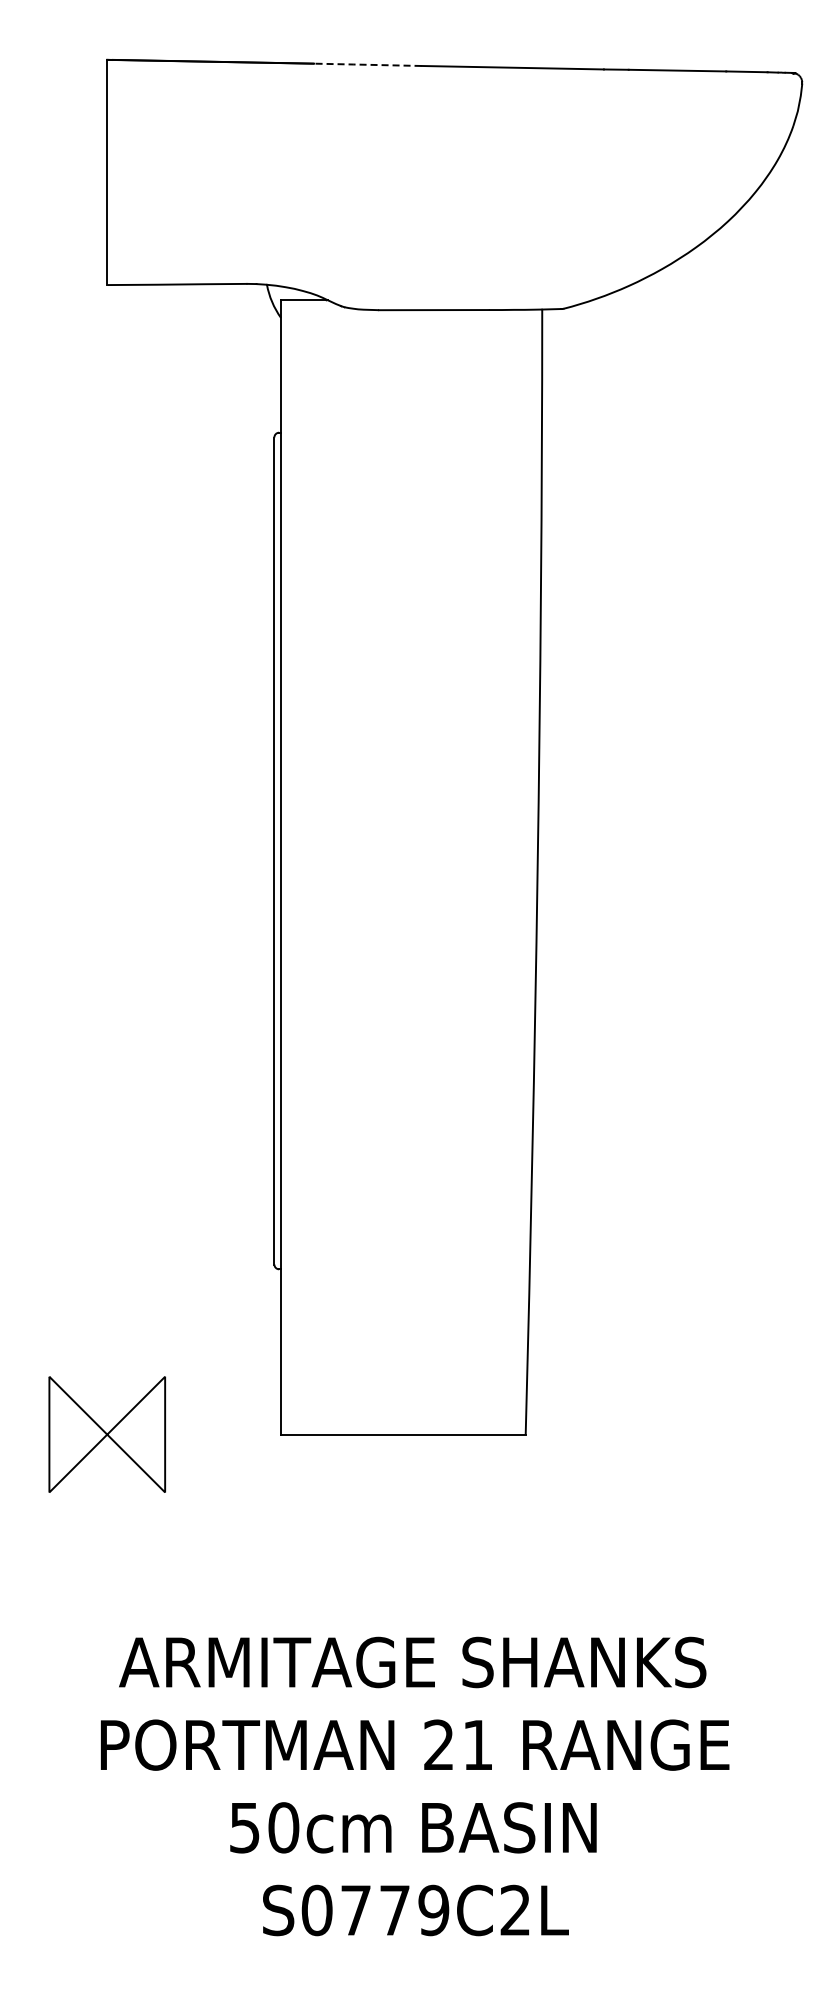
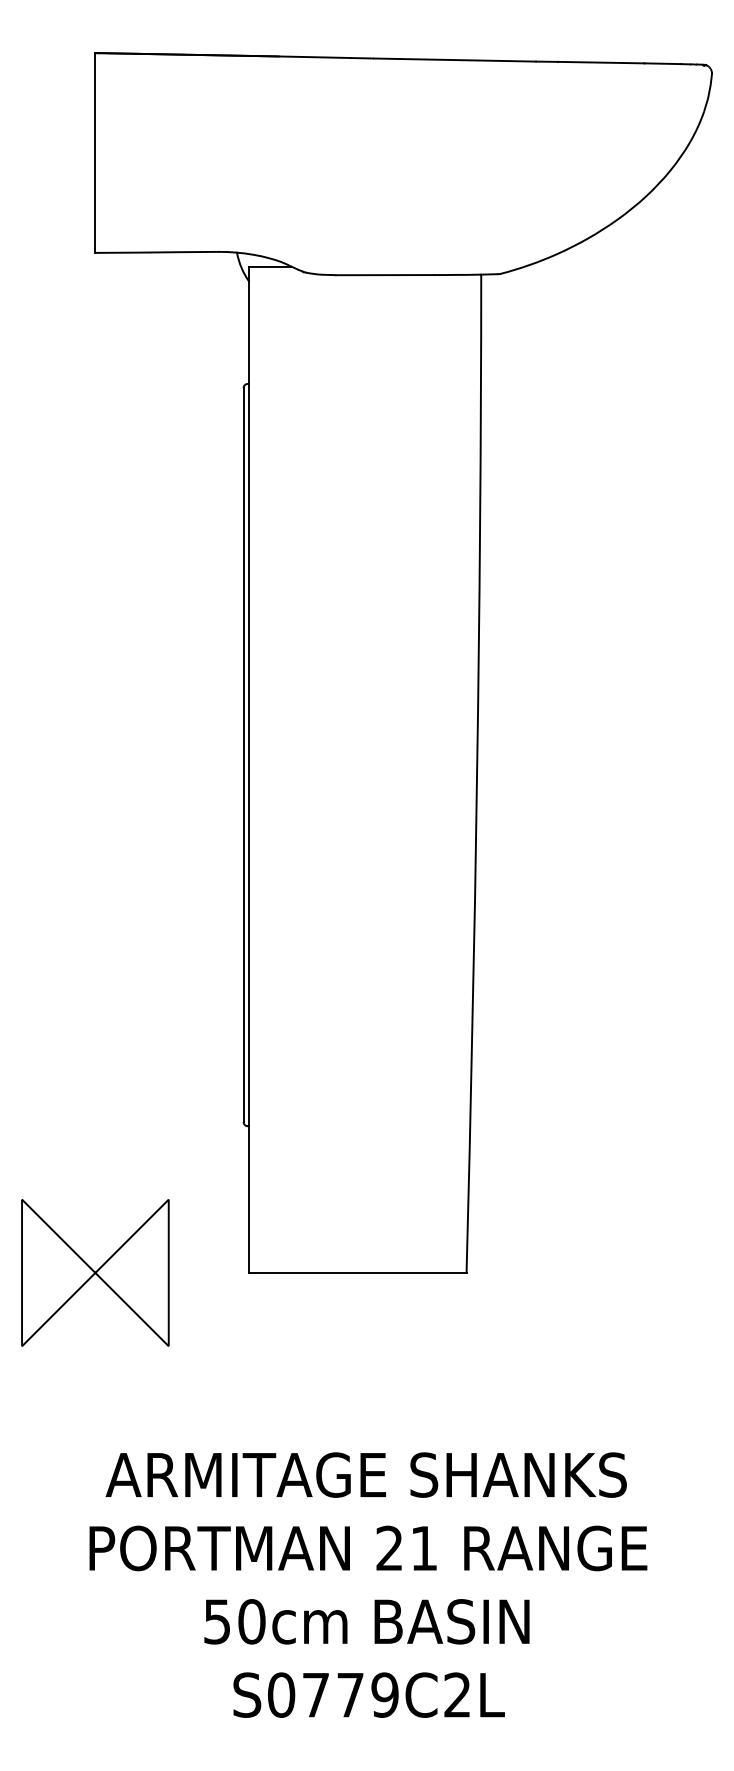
line: (366, 64) -> (325, 57), dashed -> solid
part: (106, 1434) -> (94, 1272), size x1.43

